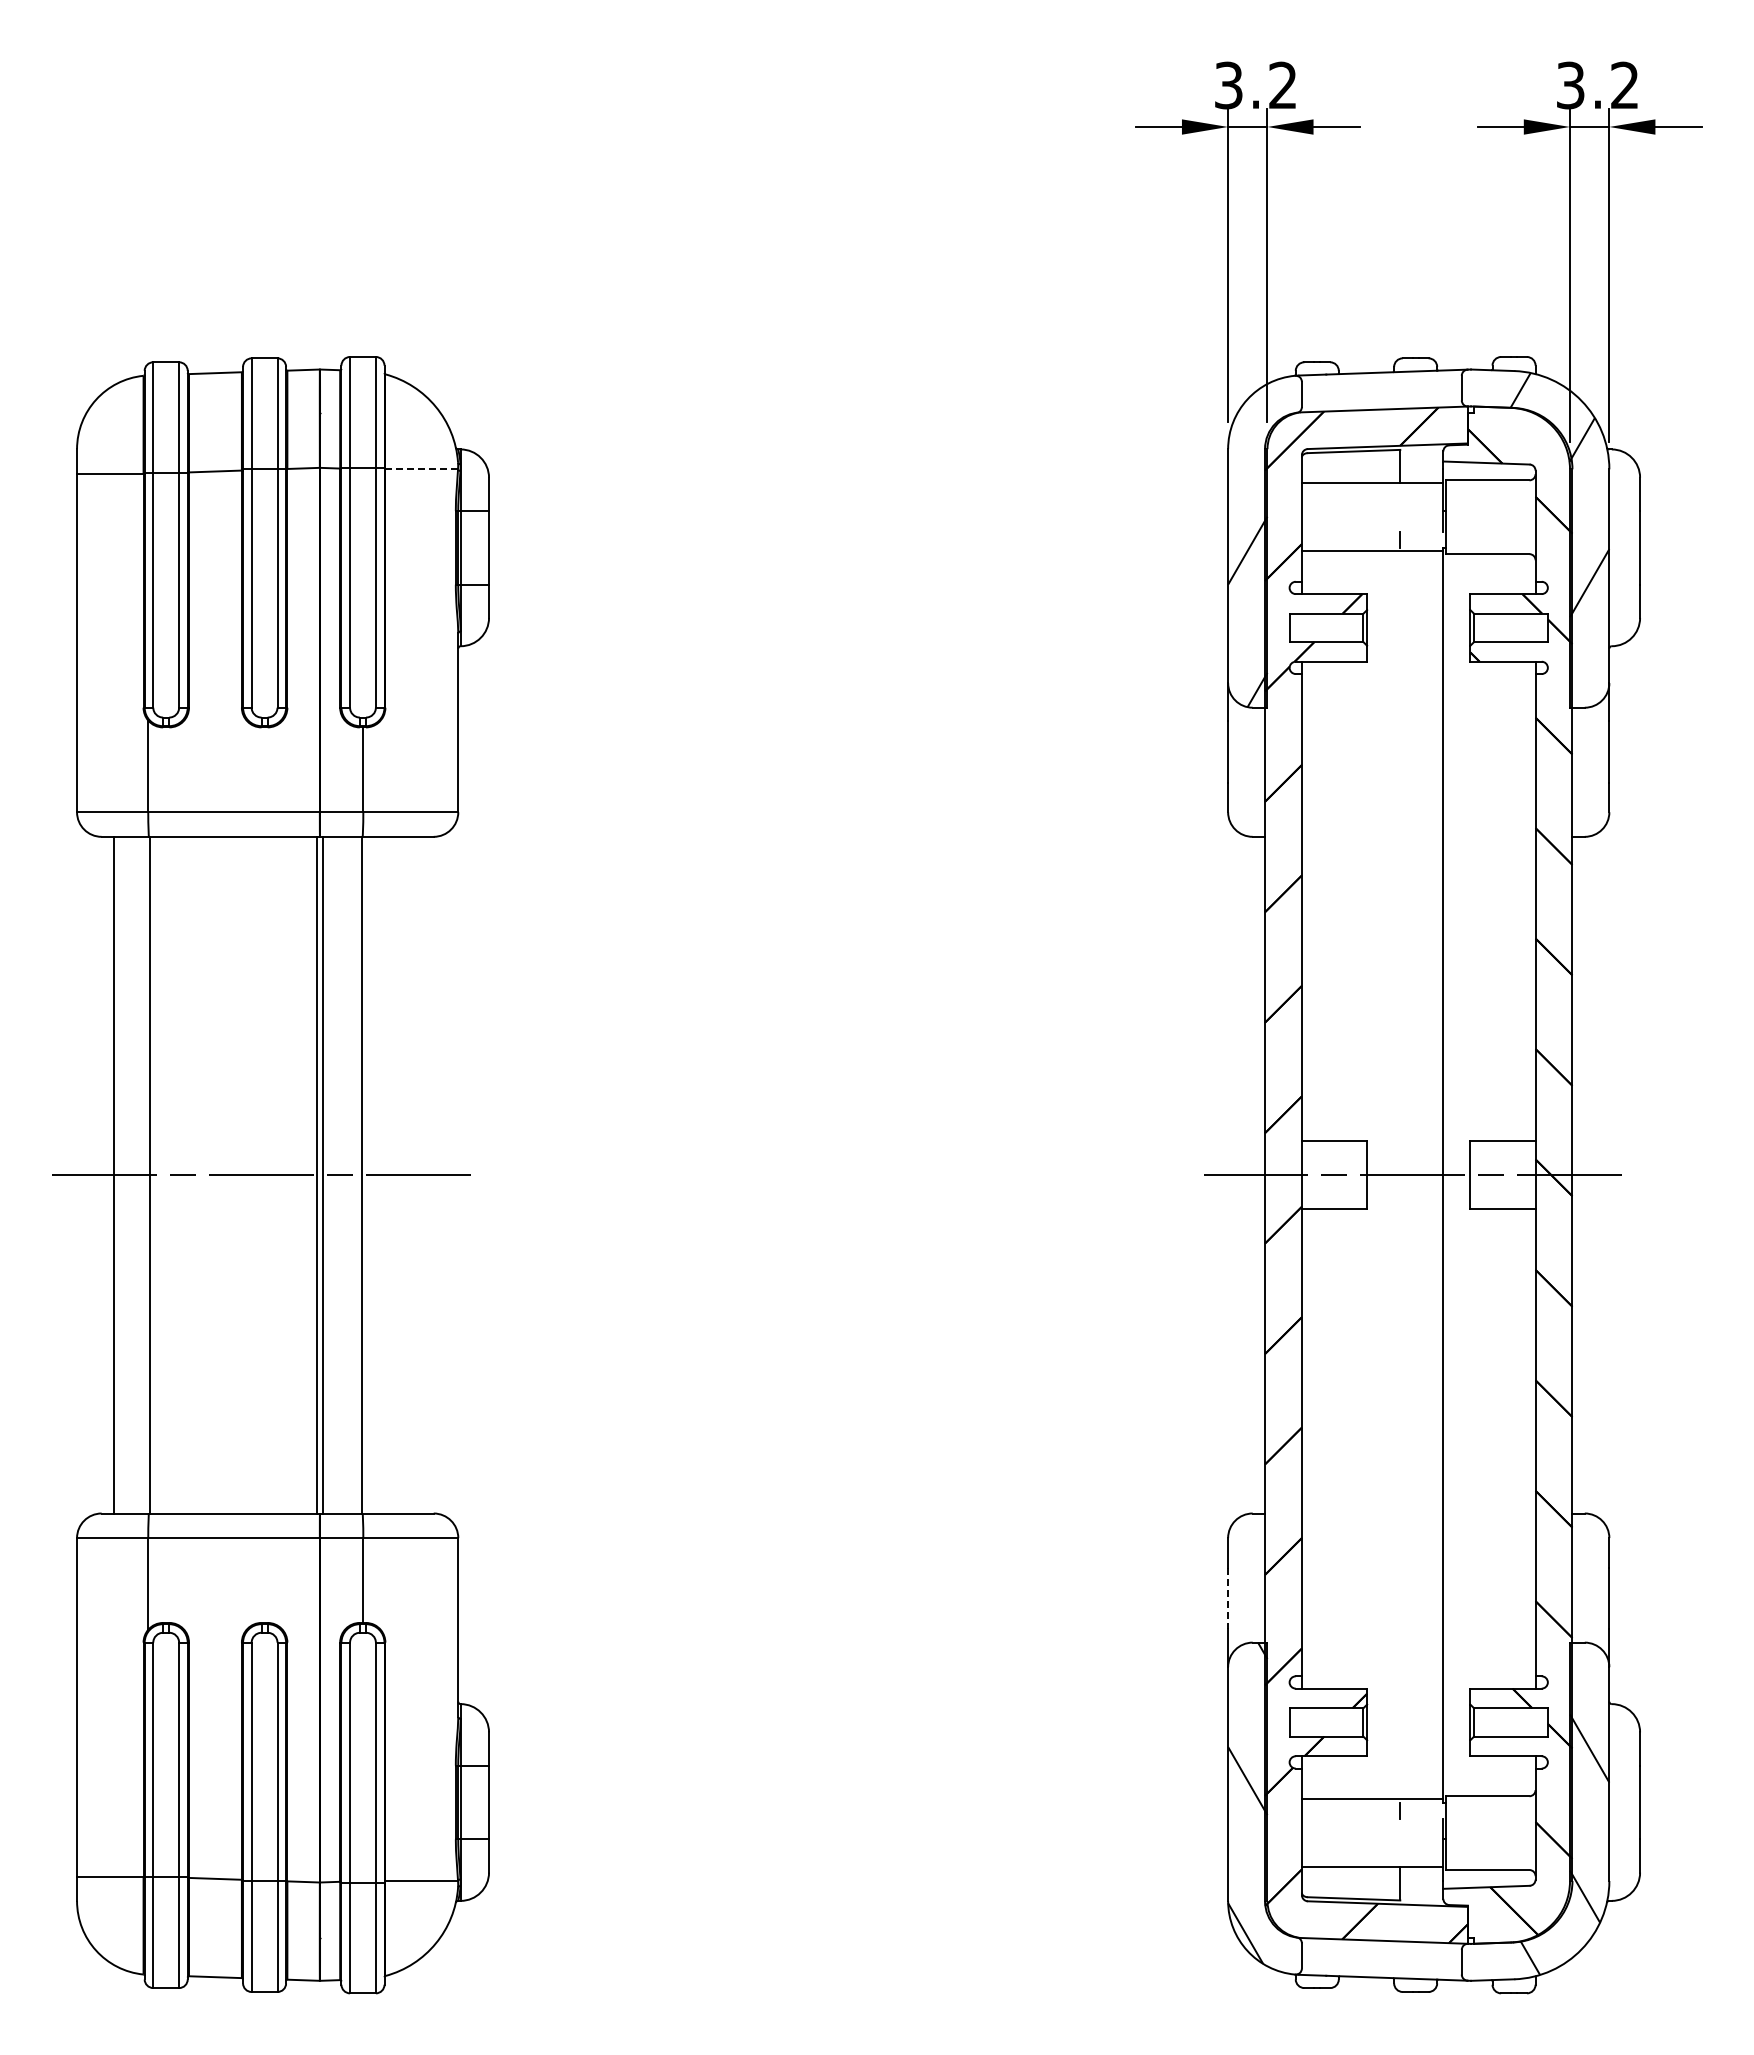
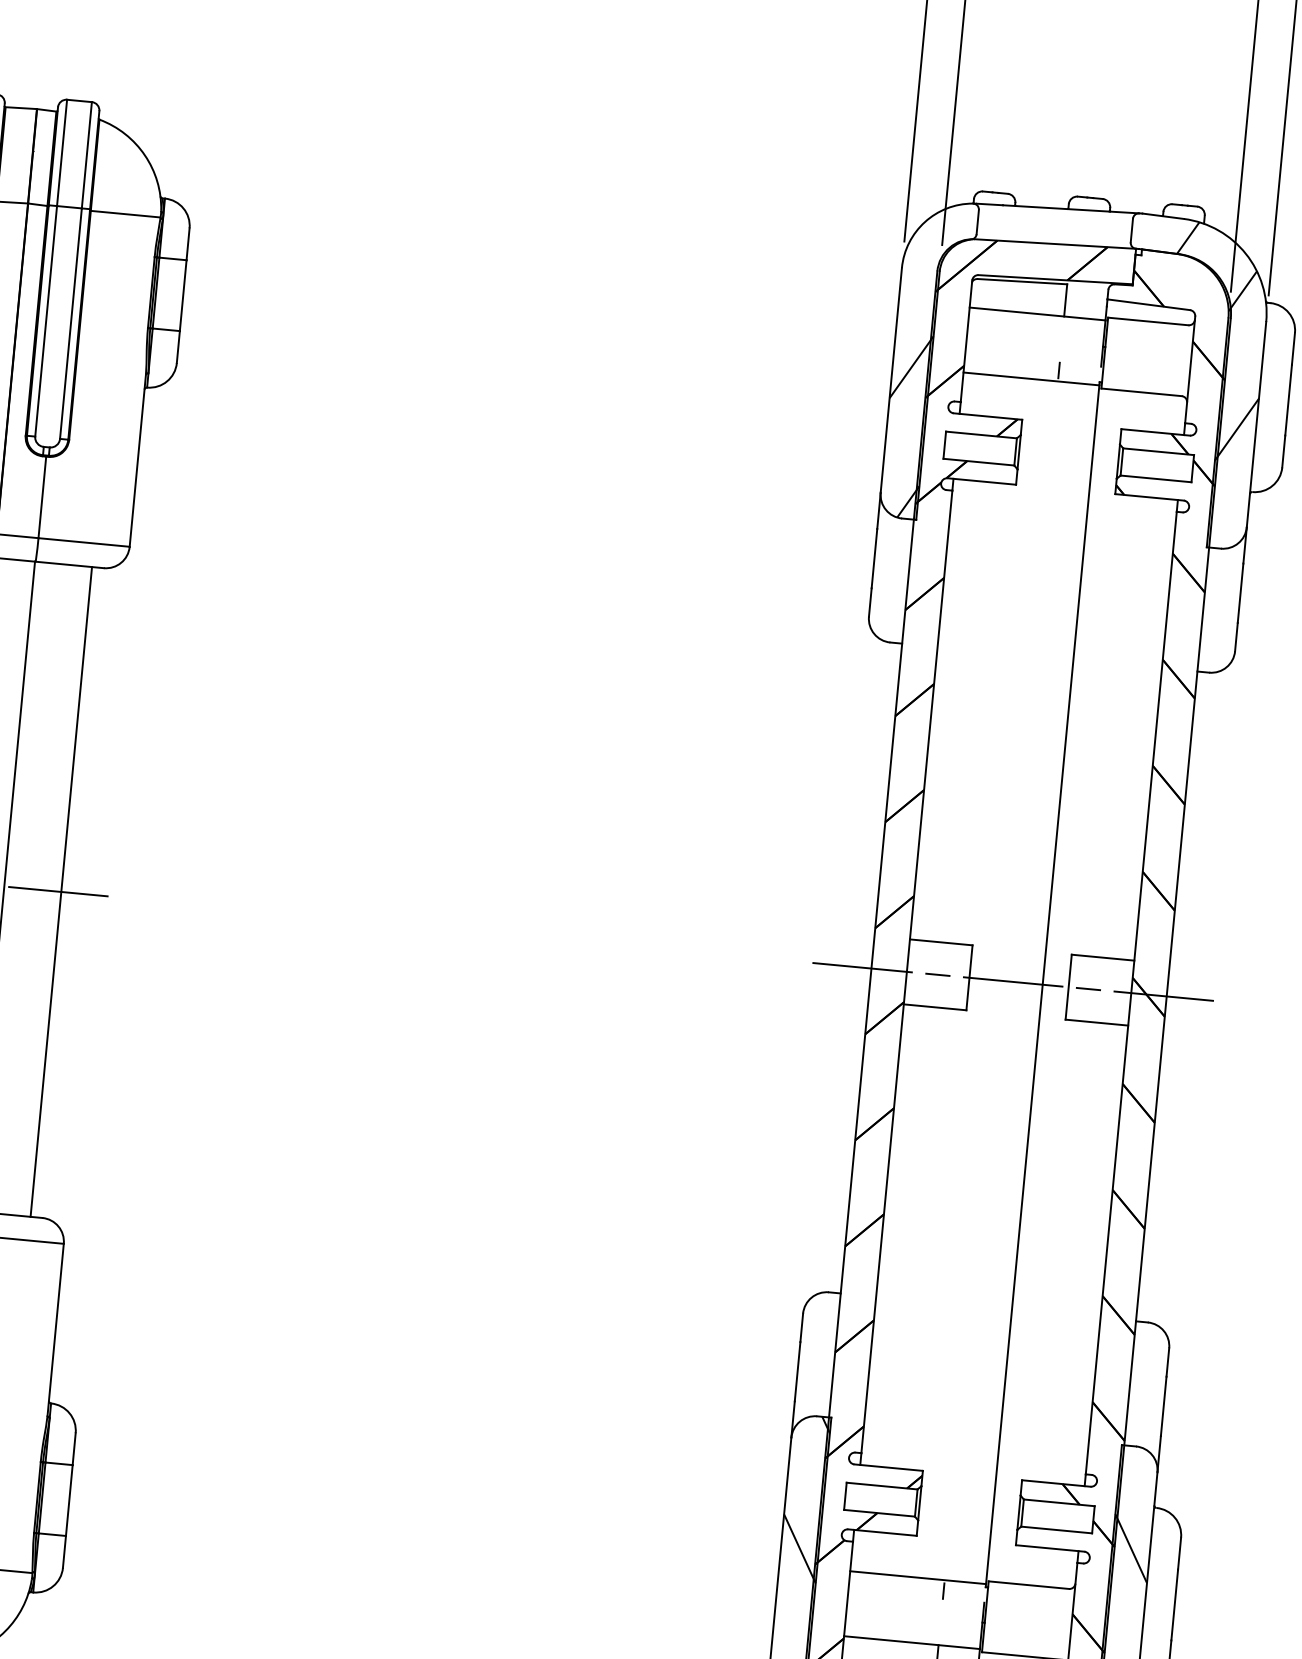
line: (422, 469) -> (126, 214), dashed -> solid
line: (421, 1174) -> (61, 891), added
line: (1228, 1598) -> (797, 1371), dashed -> solid

